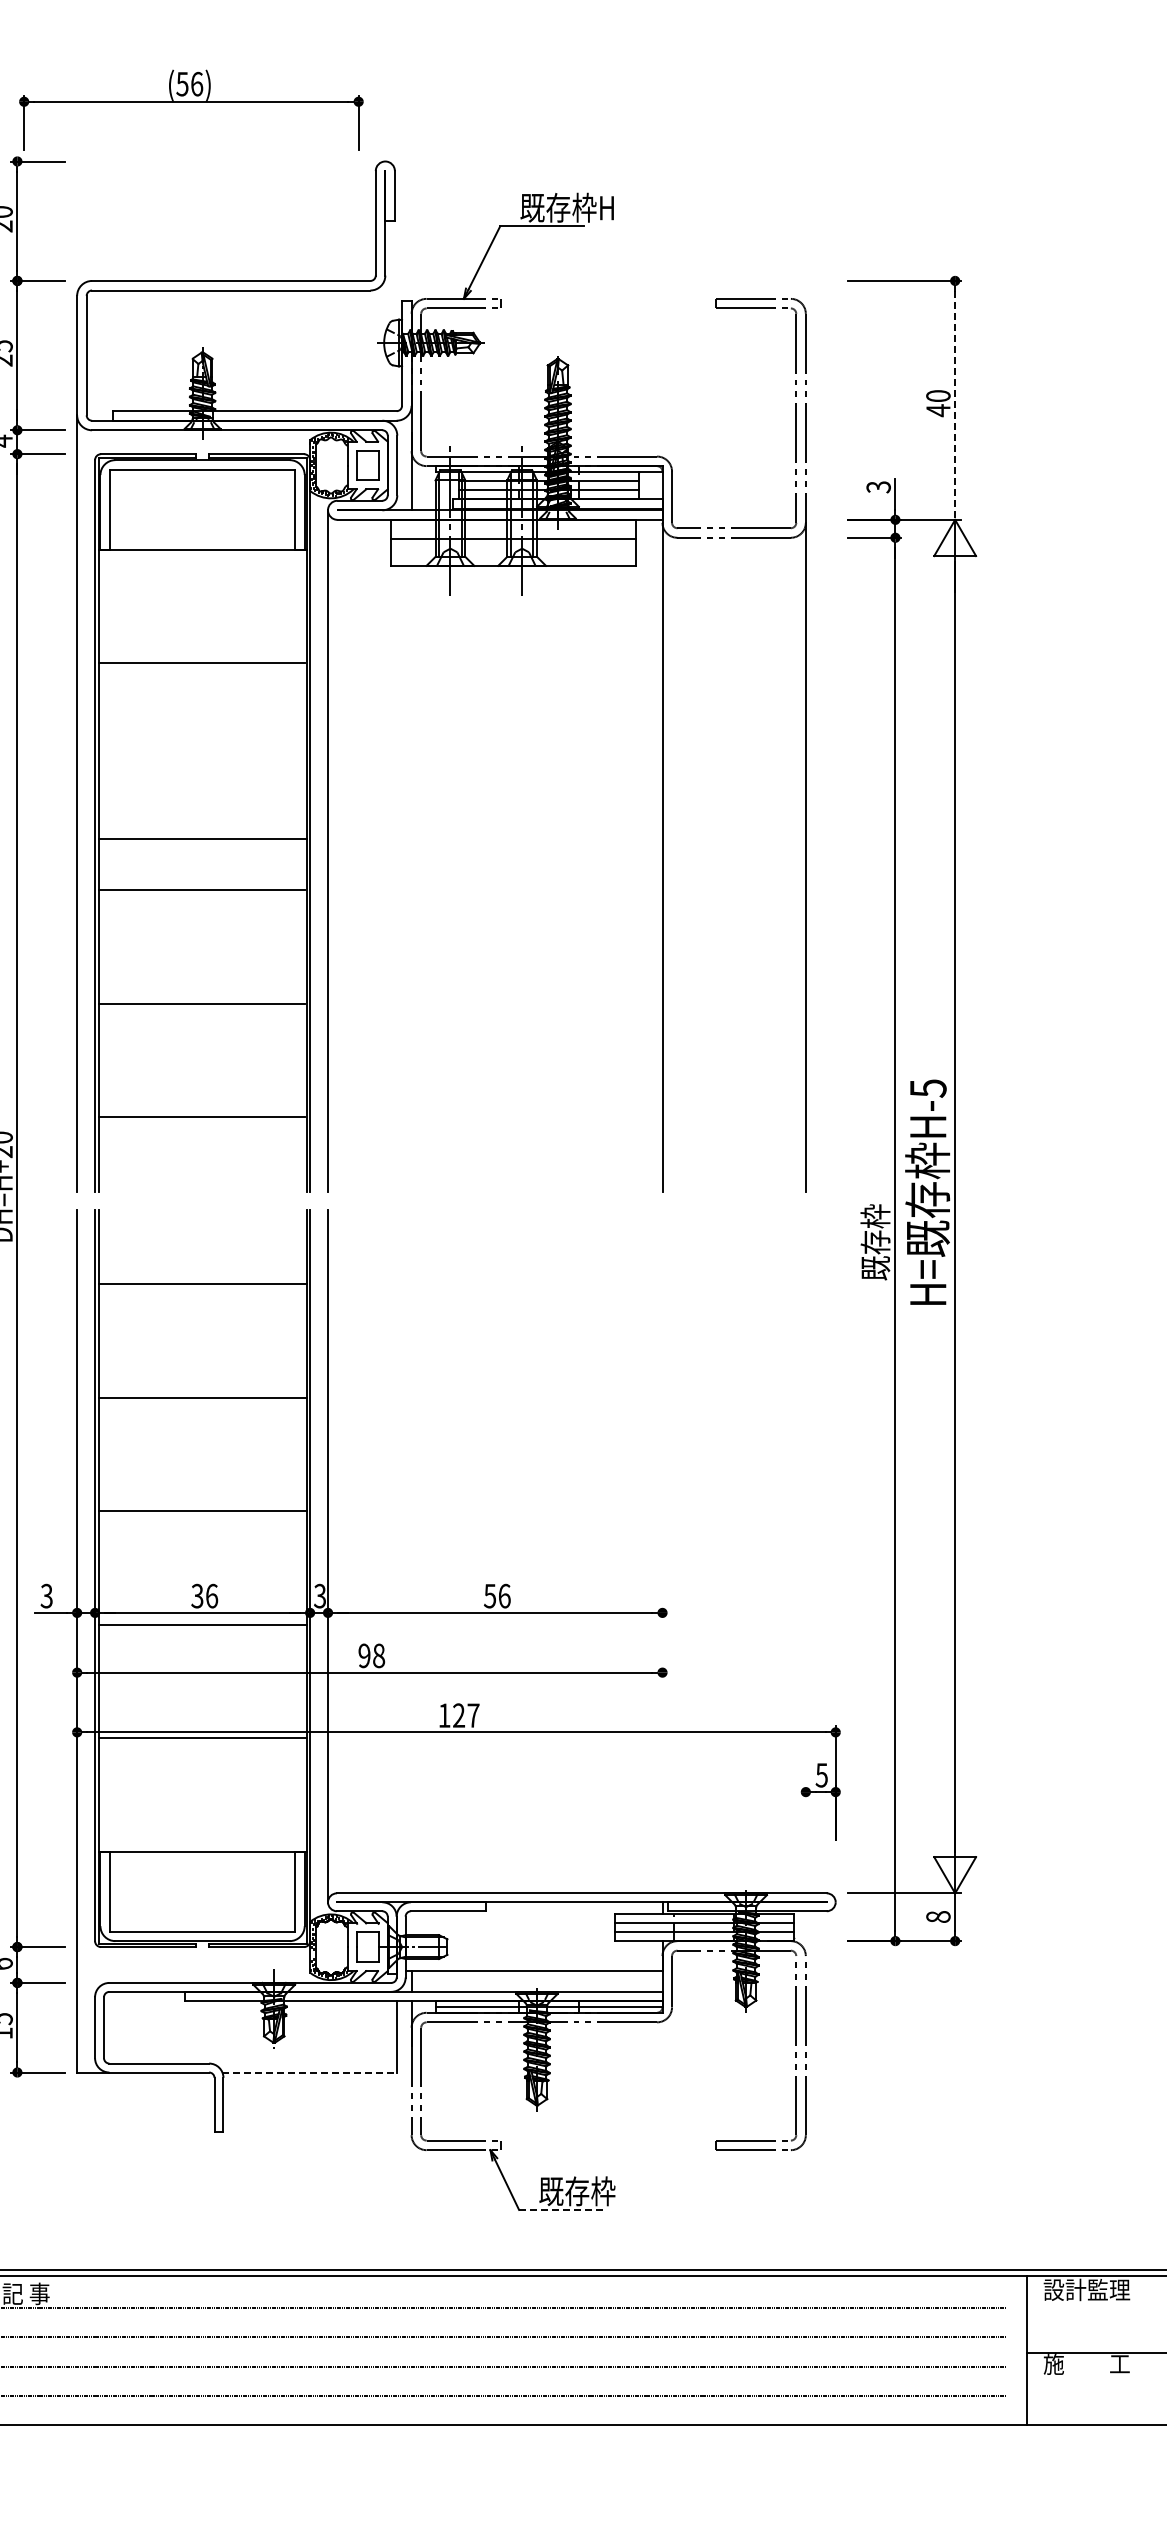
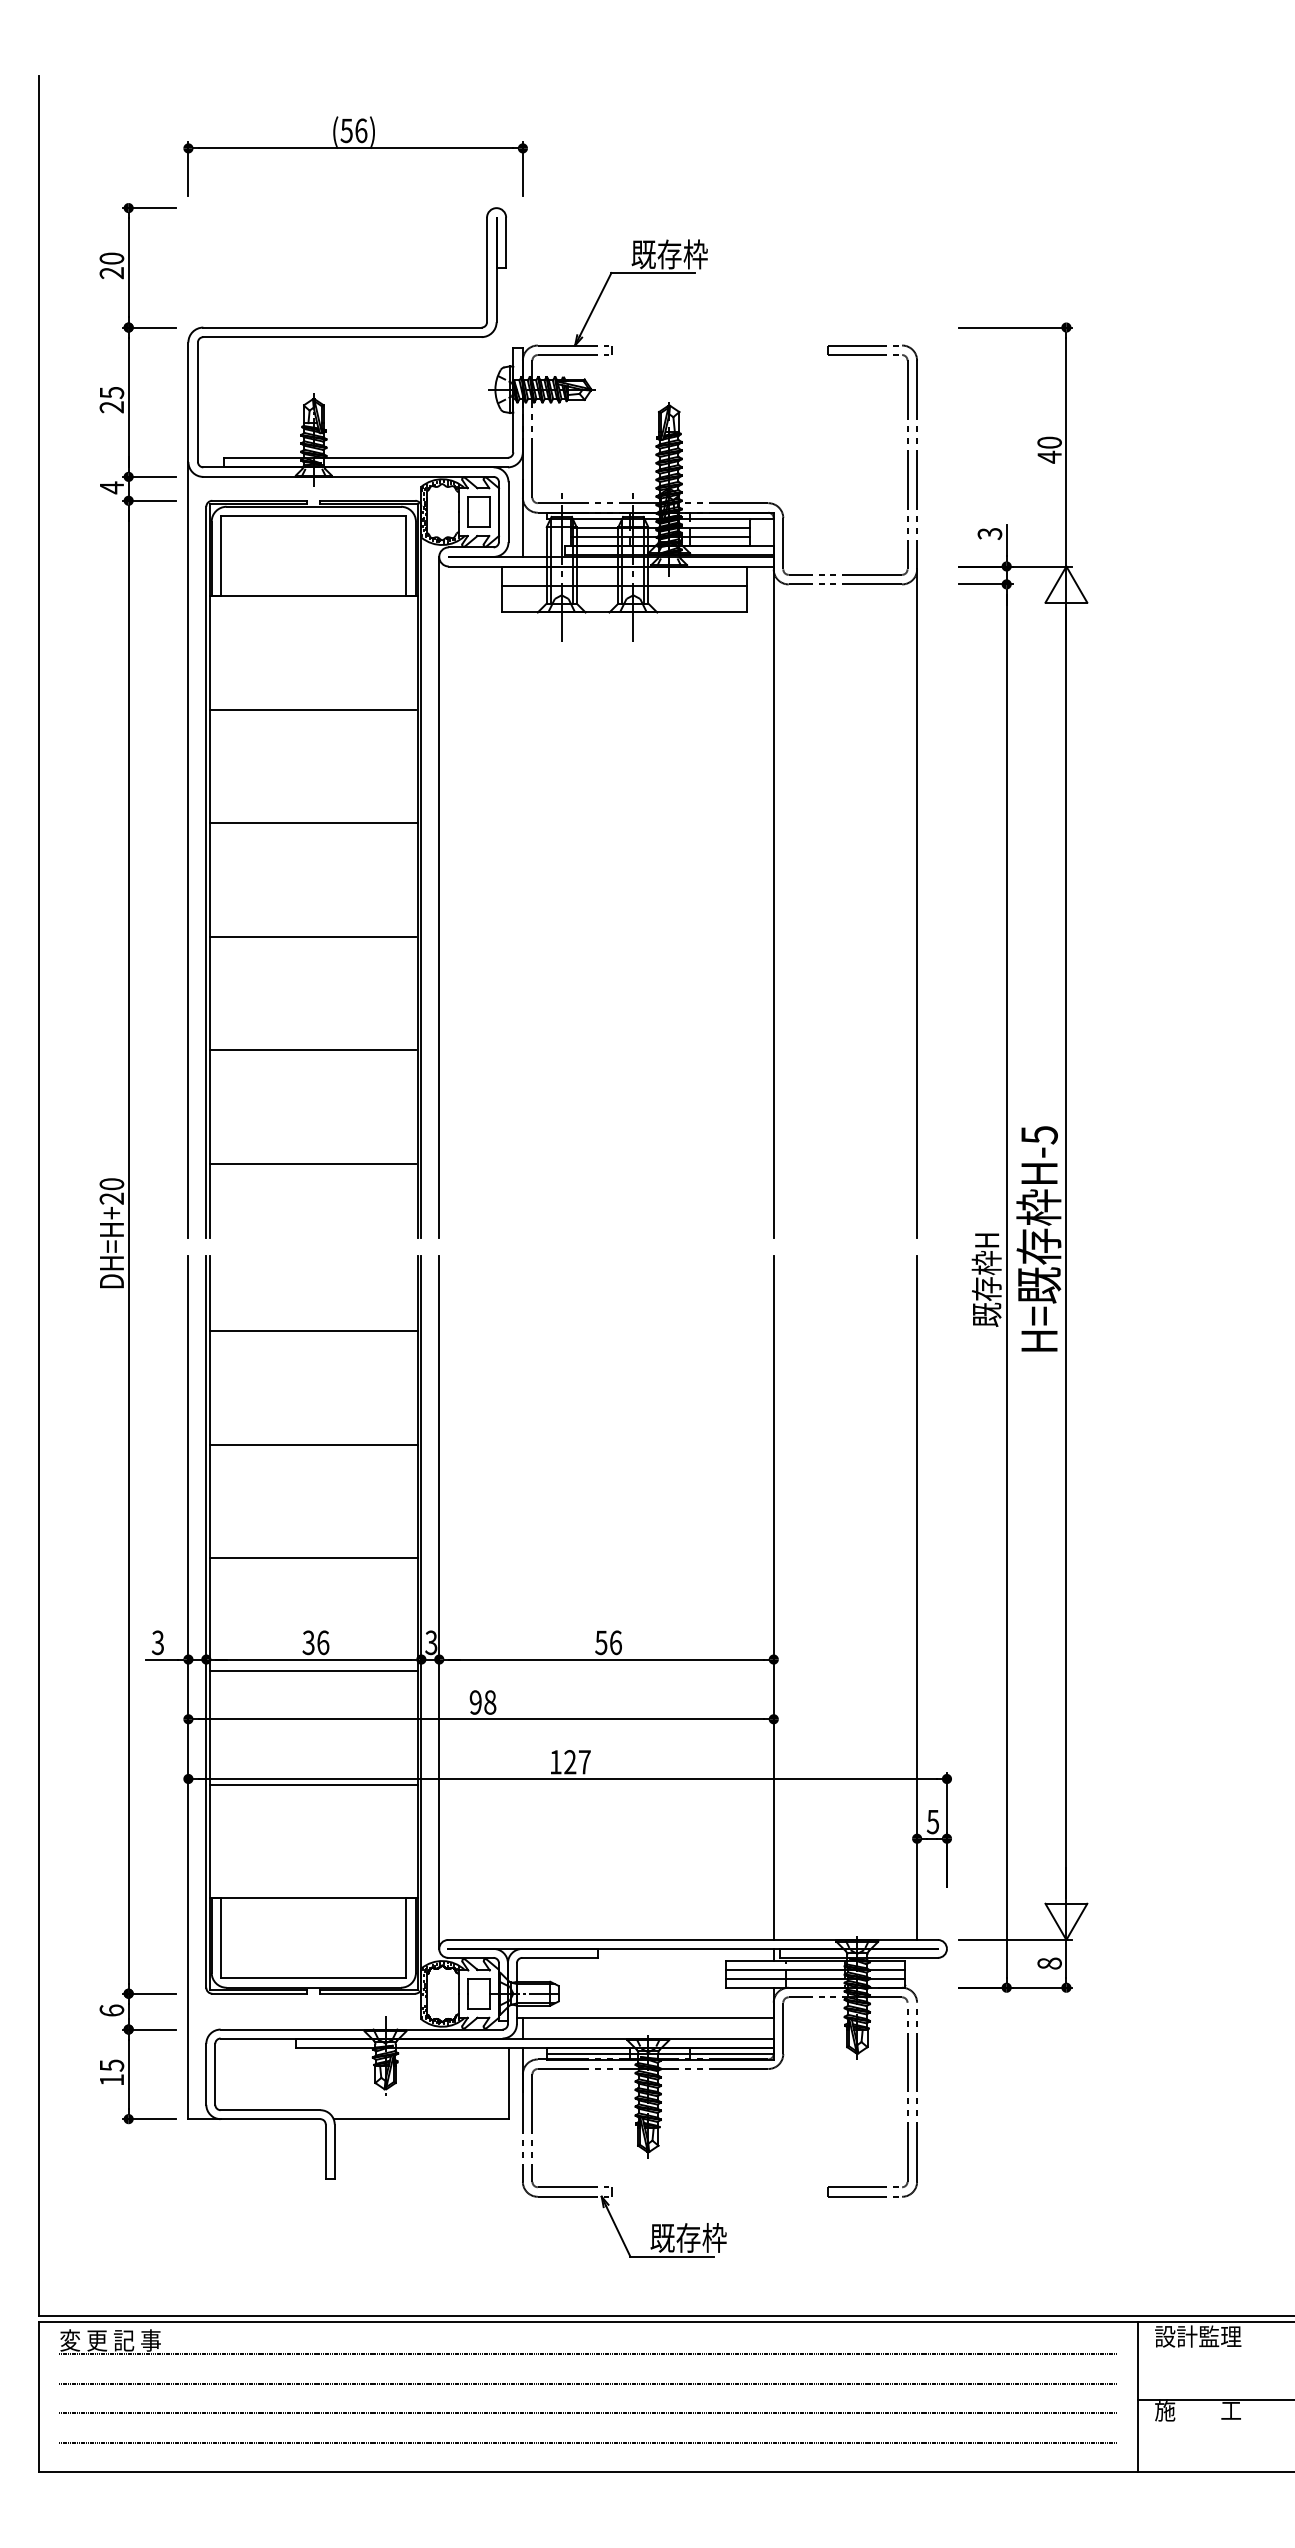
part: (191, 101) -> (355, 148), moved
text: (607, 207) -> (718, 254), 既存枠H -> 既存枠
line: (955, 405) -> (1066, 452), dashed -> solid
line: (202, 838) -> (313, 823), moved
text: (876, 1193) -> (987, 1240), 既存枠 -> 既存枠H
line: (662, 1550) -> (773, 1597), added
line: (806, 1550) -> (917, 1597), added
line: (310, 2072) -> (421, 2119), dashed -> solid
line: (561, 2209) -> (672, 2256), dashed -> solid

